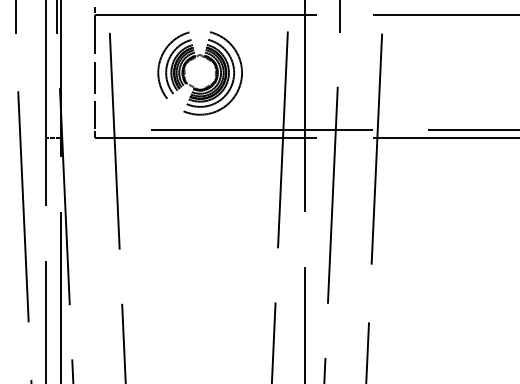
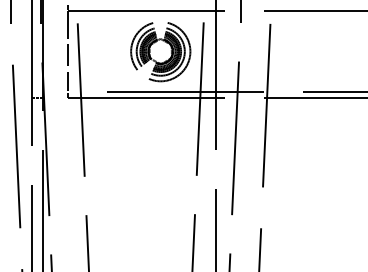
part: (199, 73) -> (160, 52), moved

